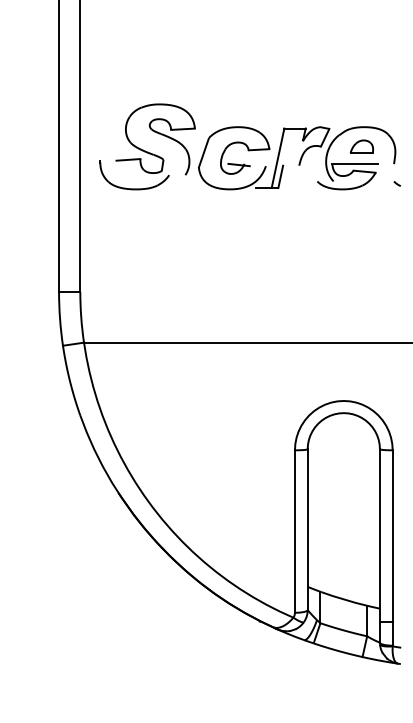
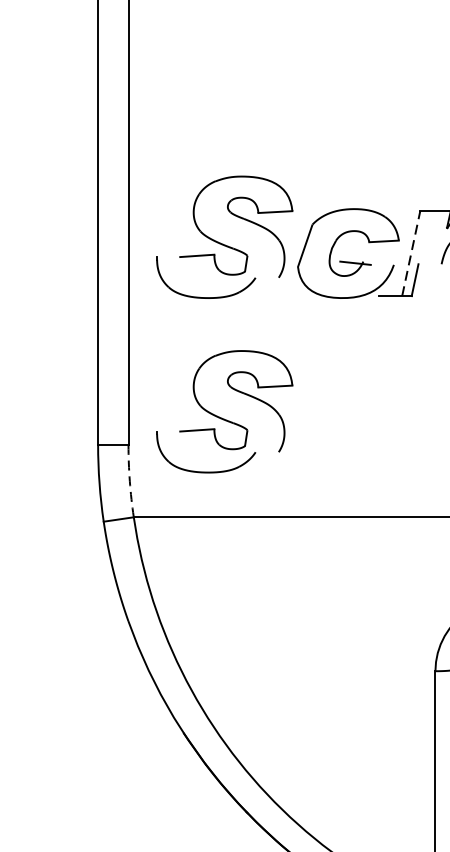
line: (278, 157) -> (411, 252), solid -> dashed
part: (147, 268) -> (224, 411), added
arc: (81, 317) -> (130, 481), solid -> dashed

